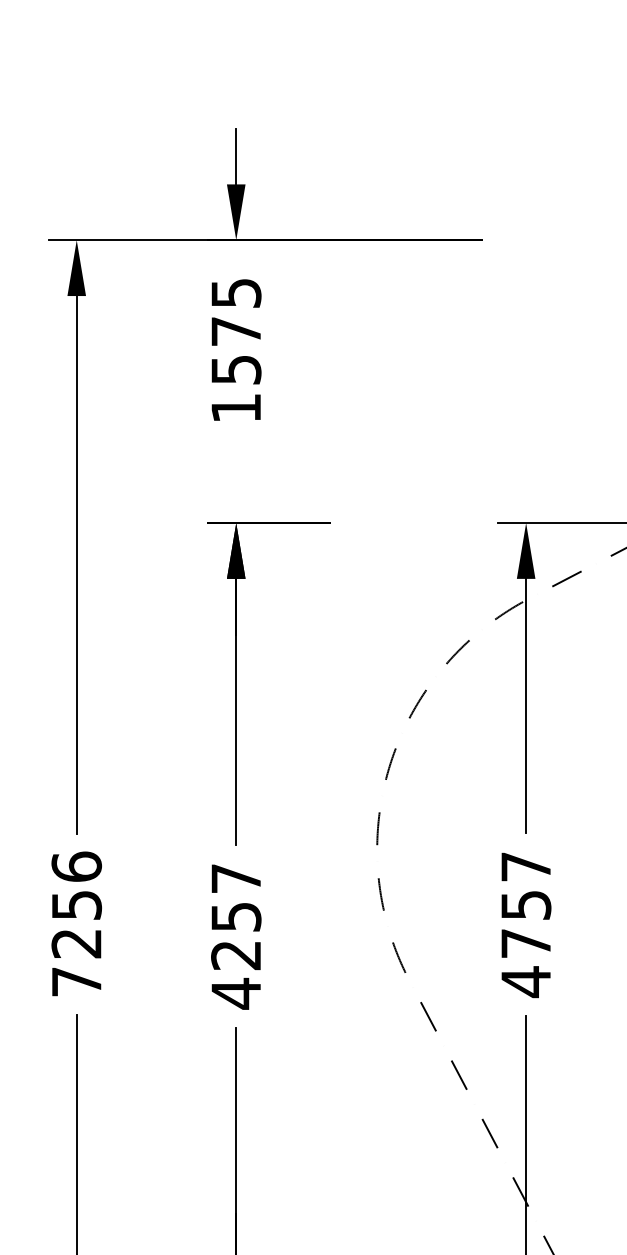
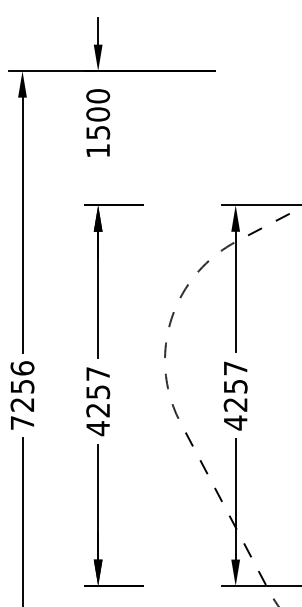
text: (236, 312) -> (98, 105), 1575 -> 1500
text: (525, 942) -> (235, 404), 4757 -> 4257

